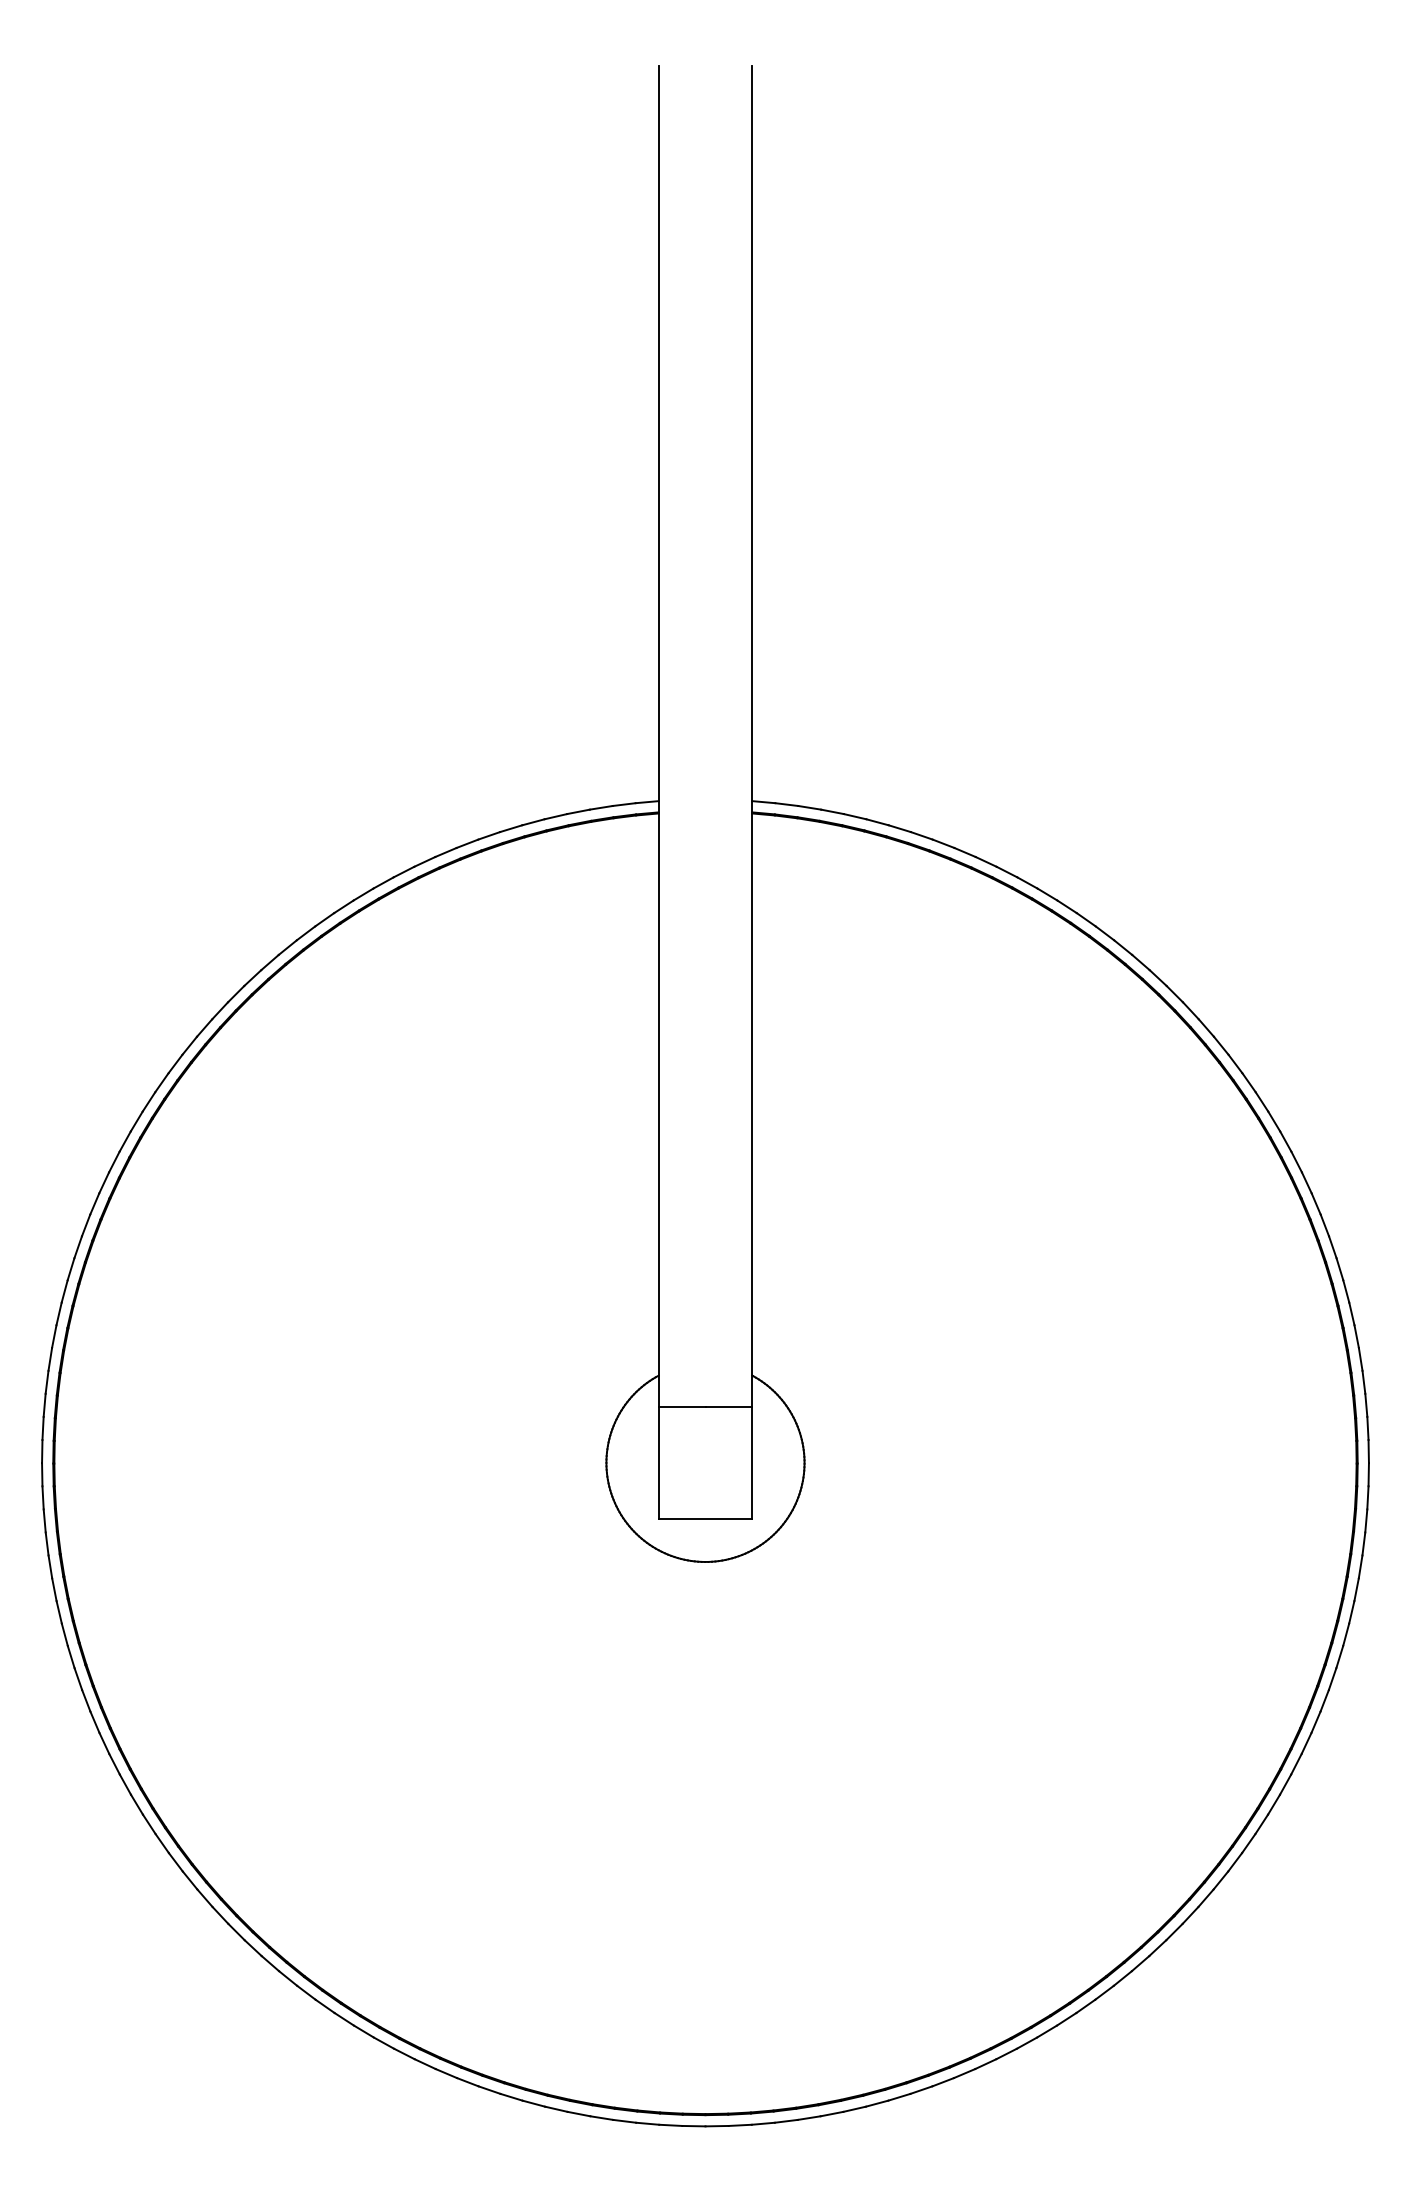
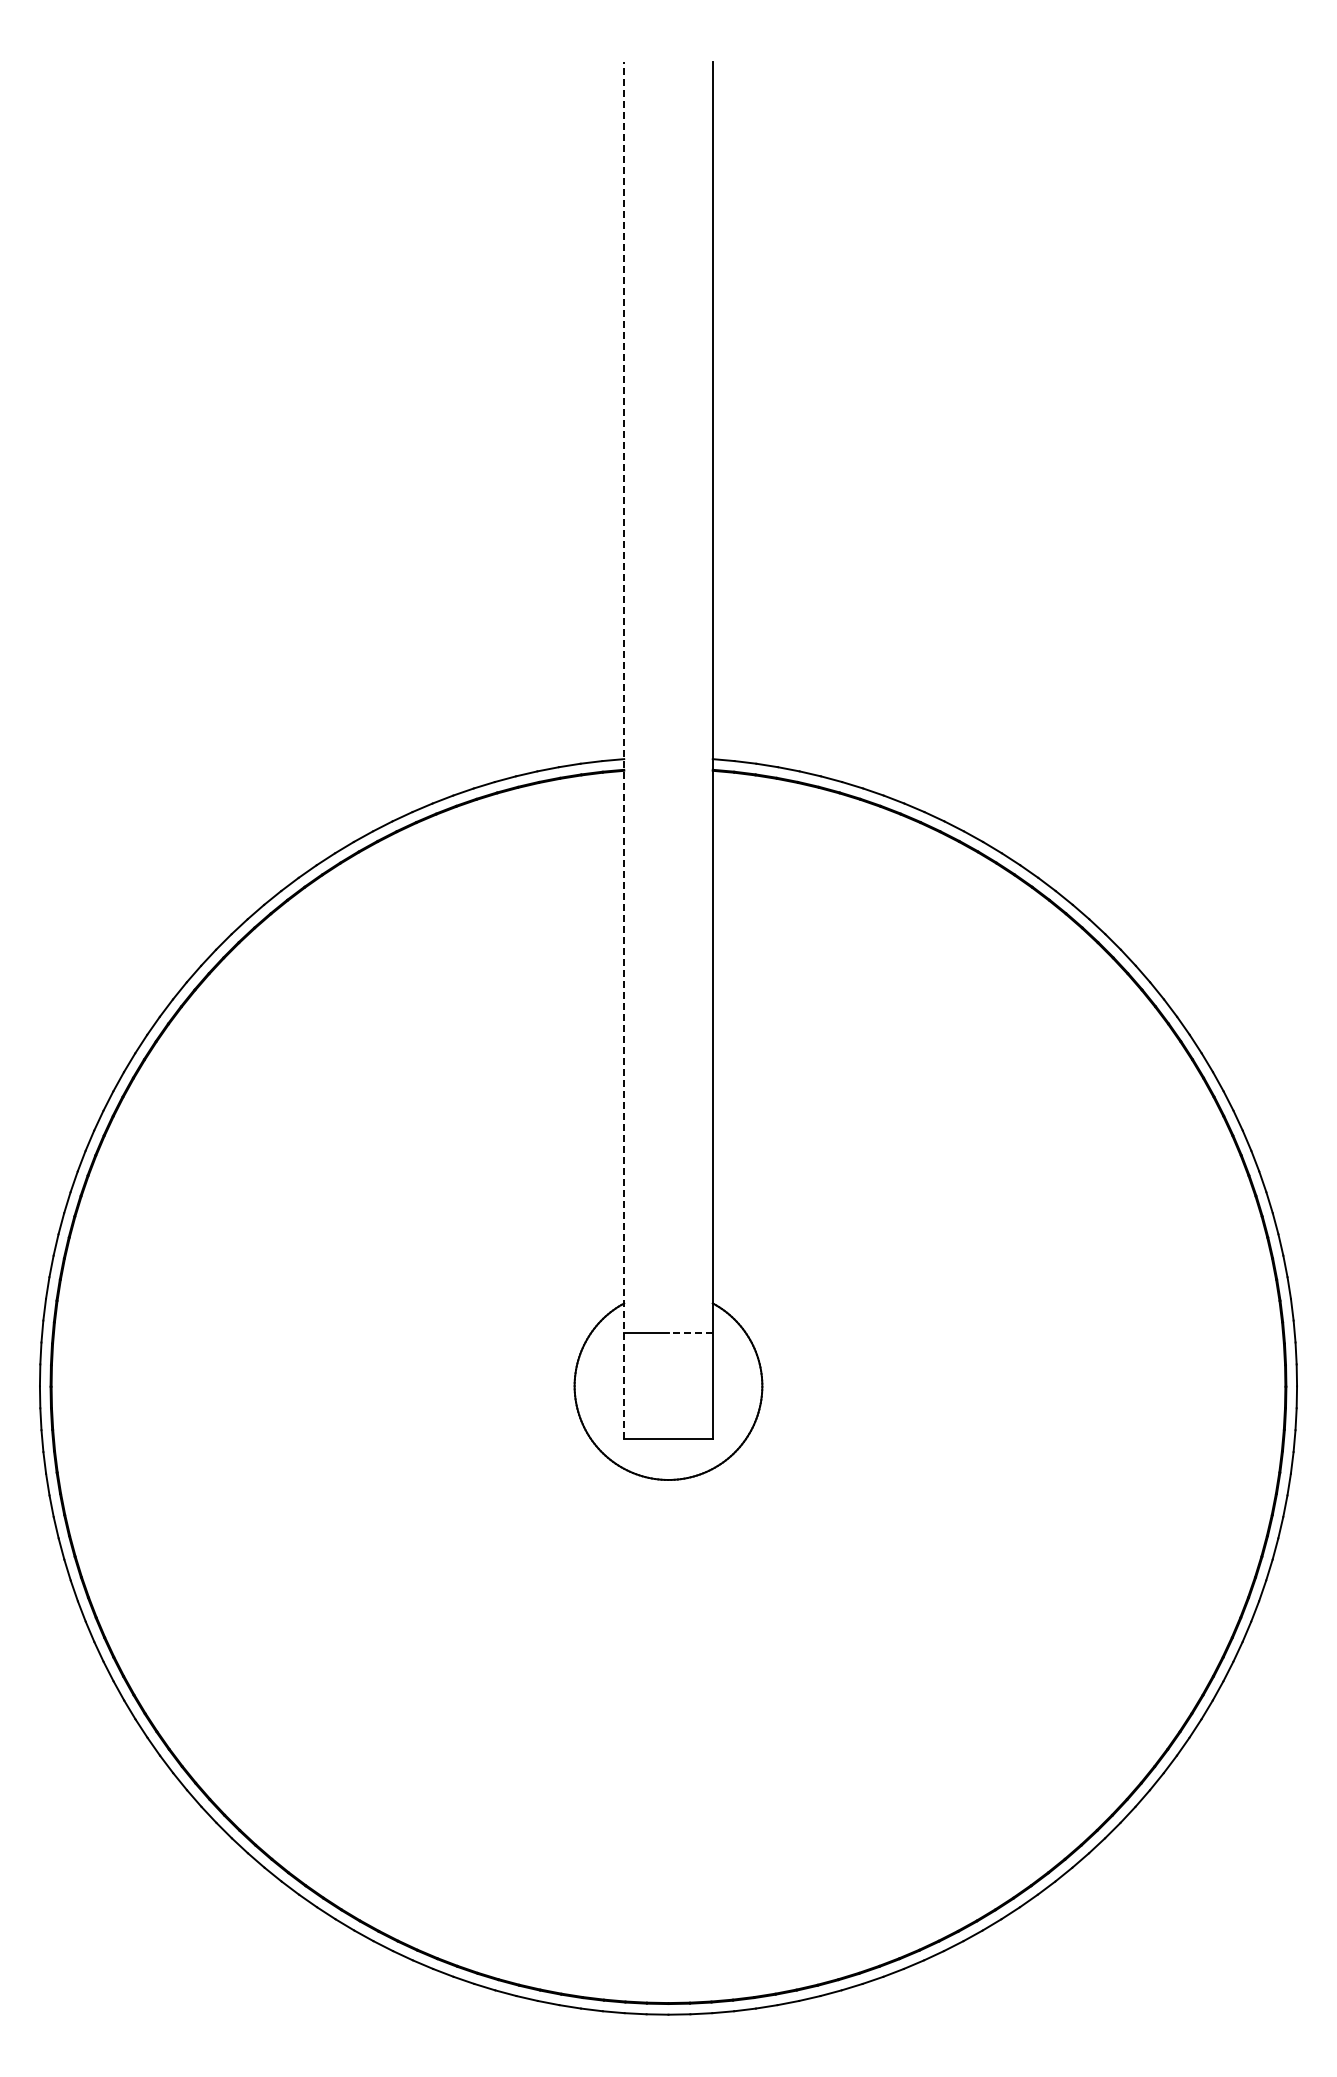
line: (659, 792) -> (624, 750), solid -> dashed
line: (728, 1407) -> (690, 1333), solid -> dashed

